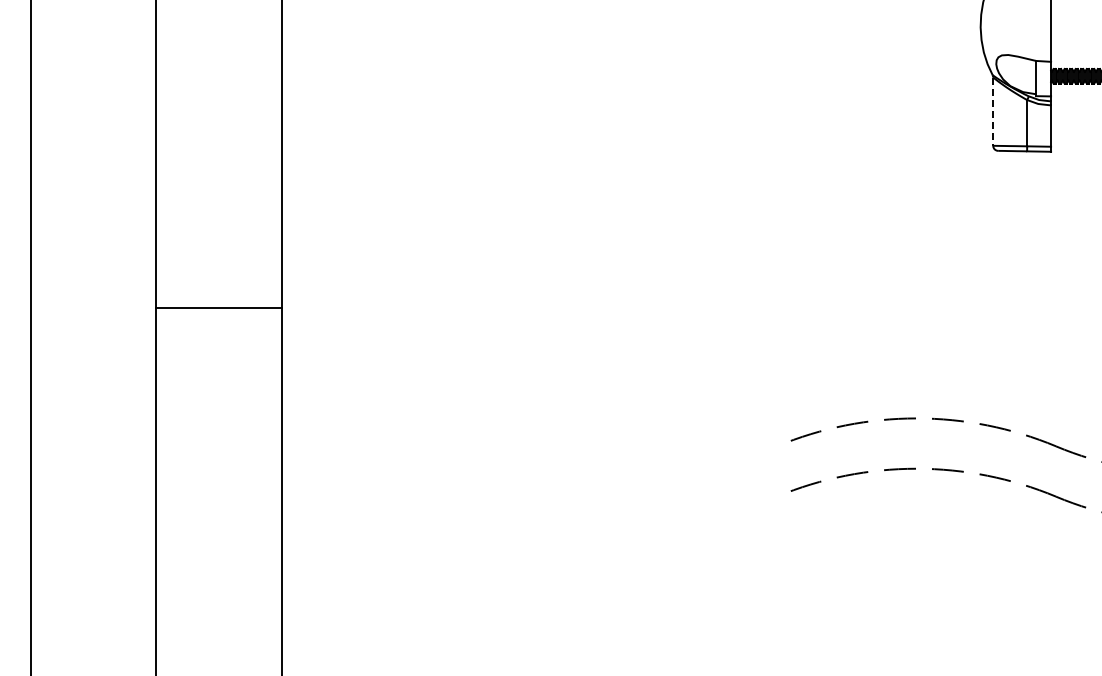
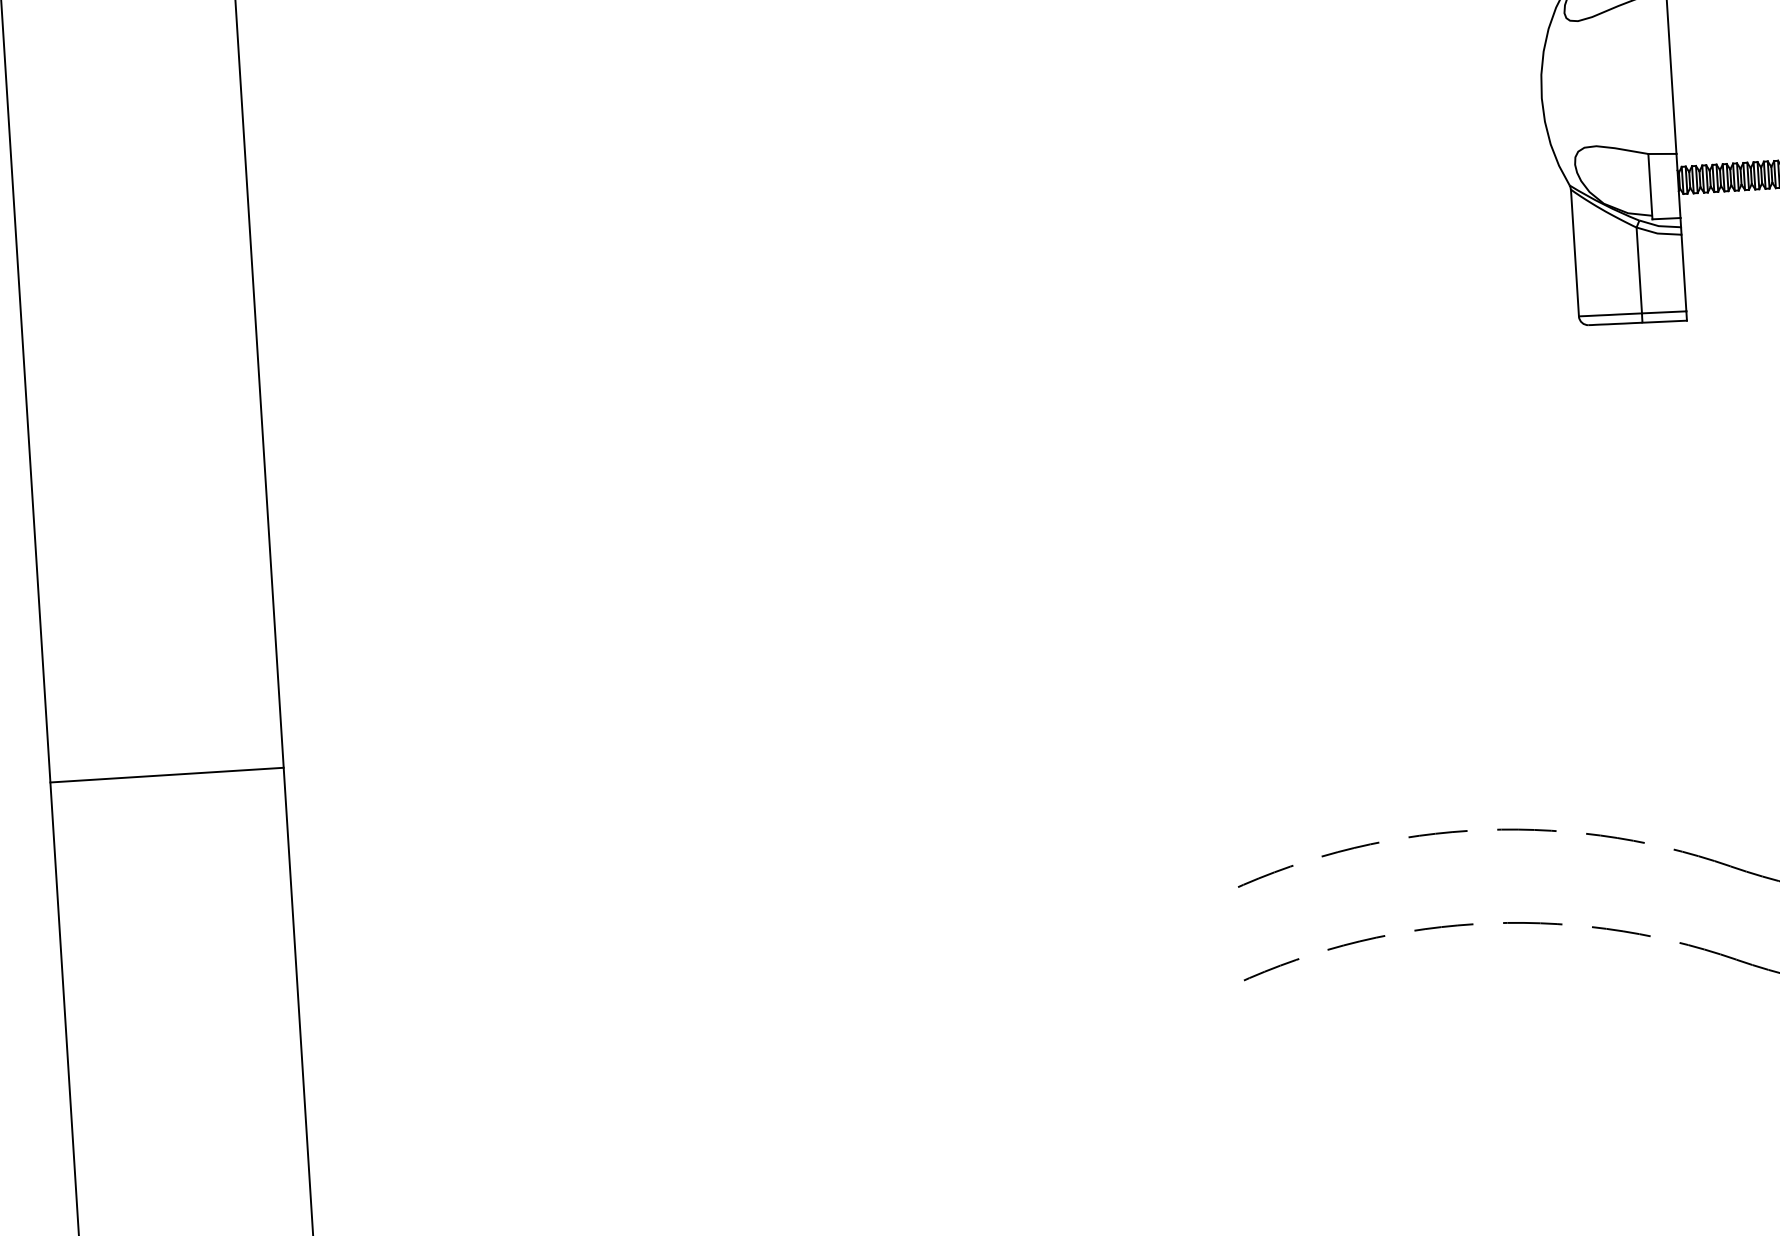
line: (993, 112) -> (1575, 254), dashed -> solid
line: (219, 307) -> (167, 775), moved

